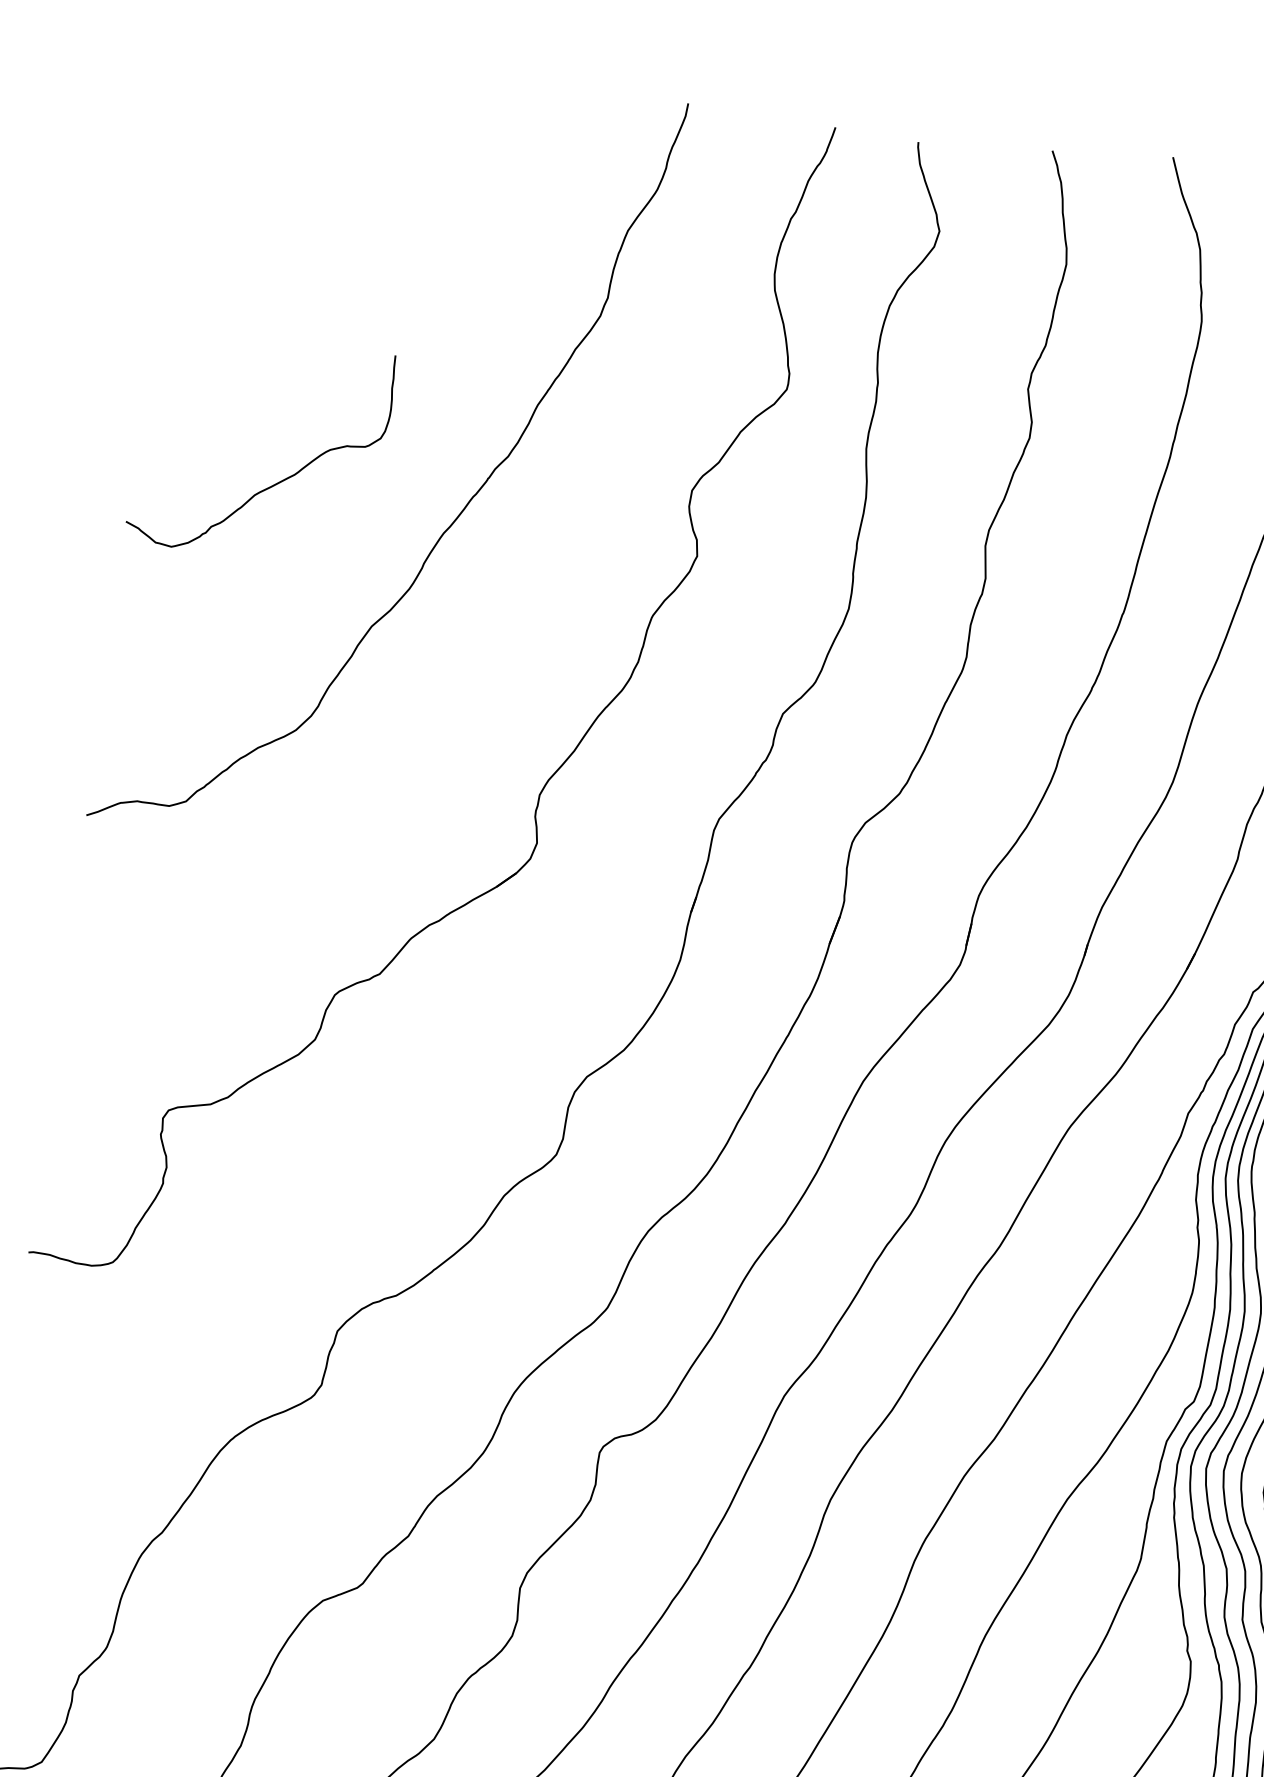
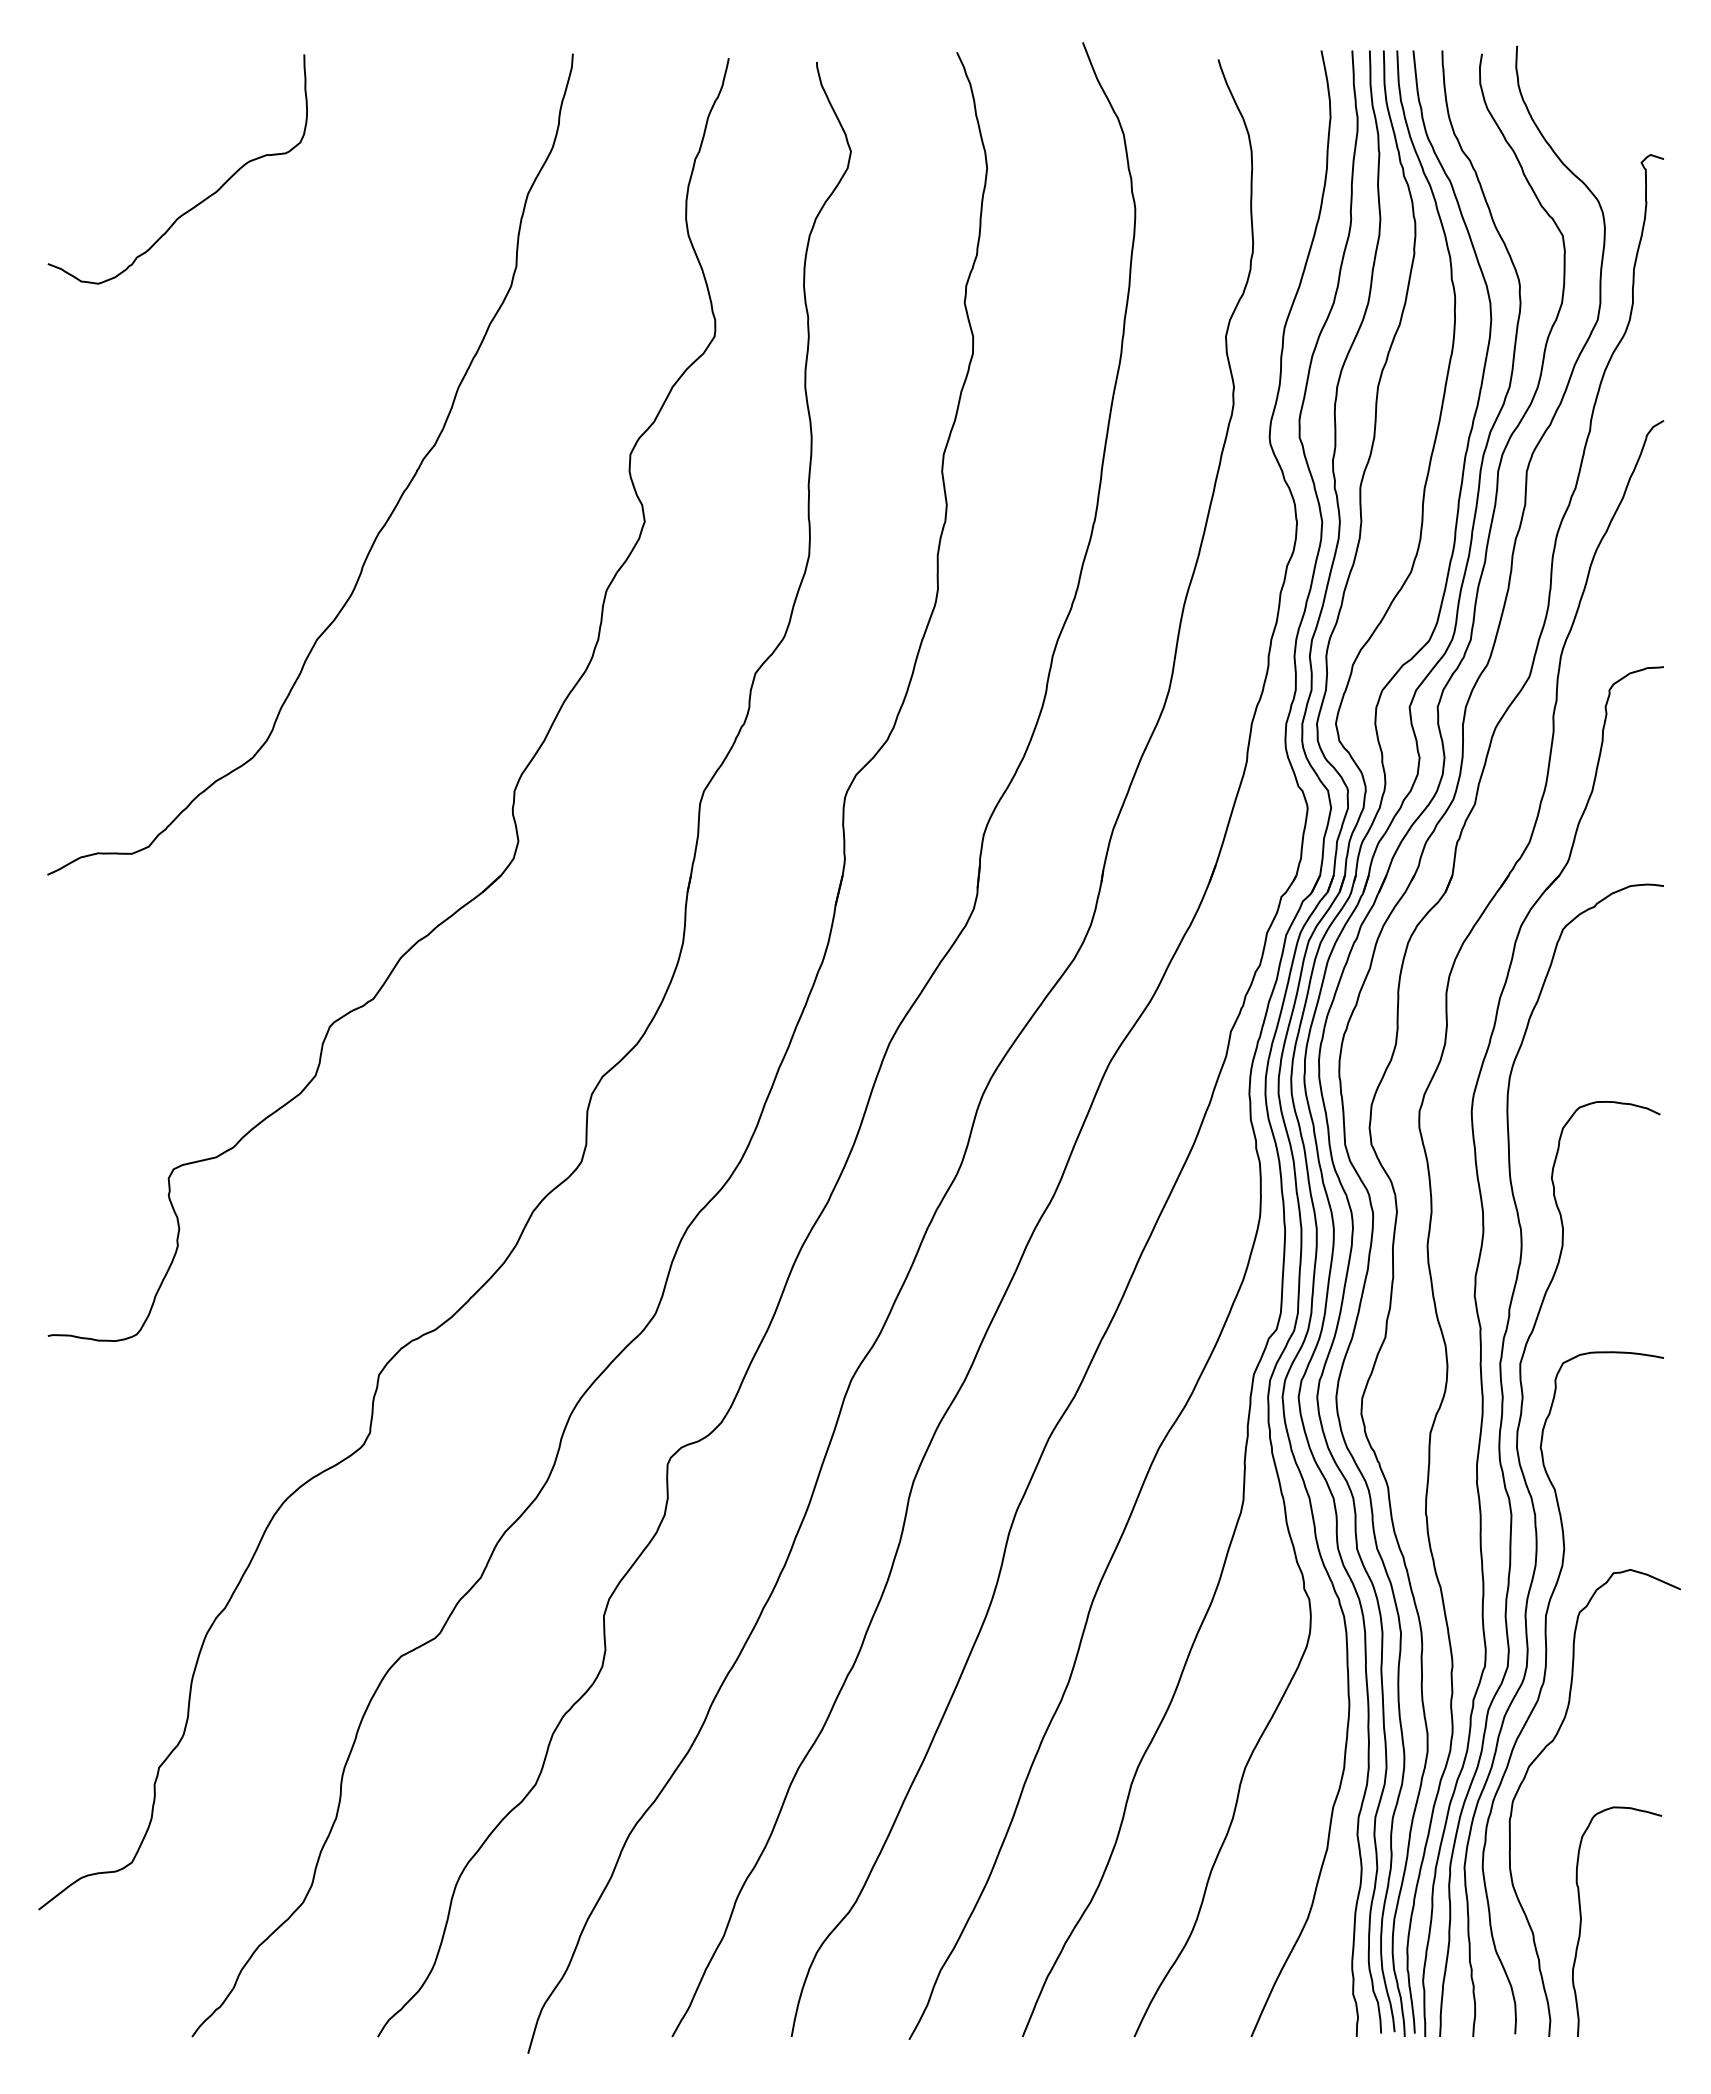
curve: (278, 481) -> (200, 201), moved

